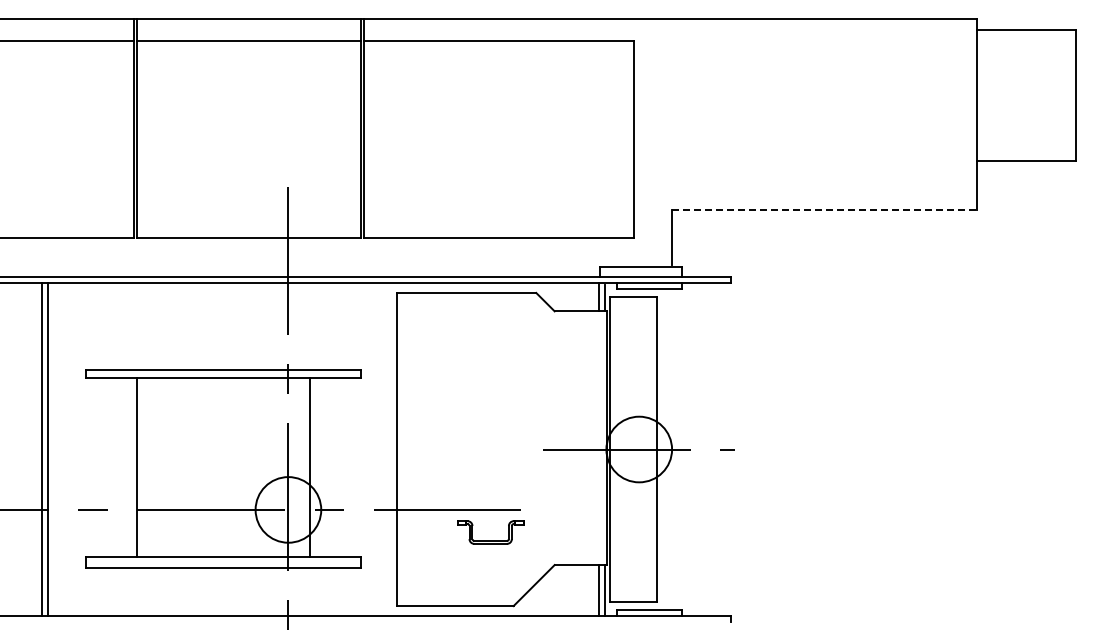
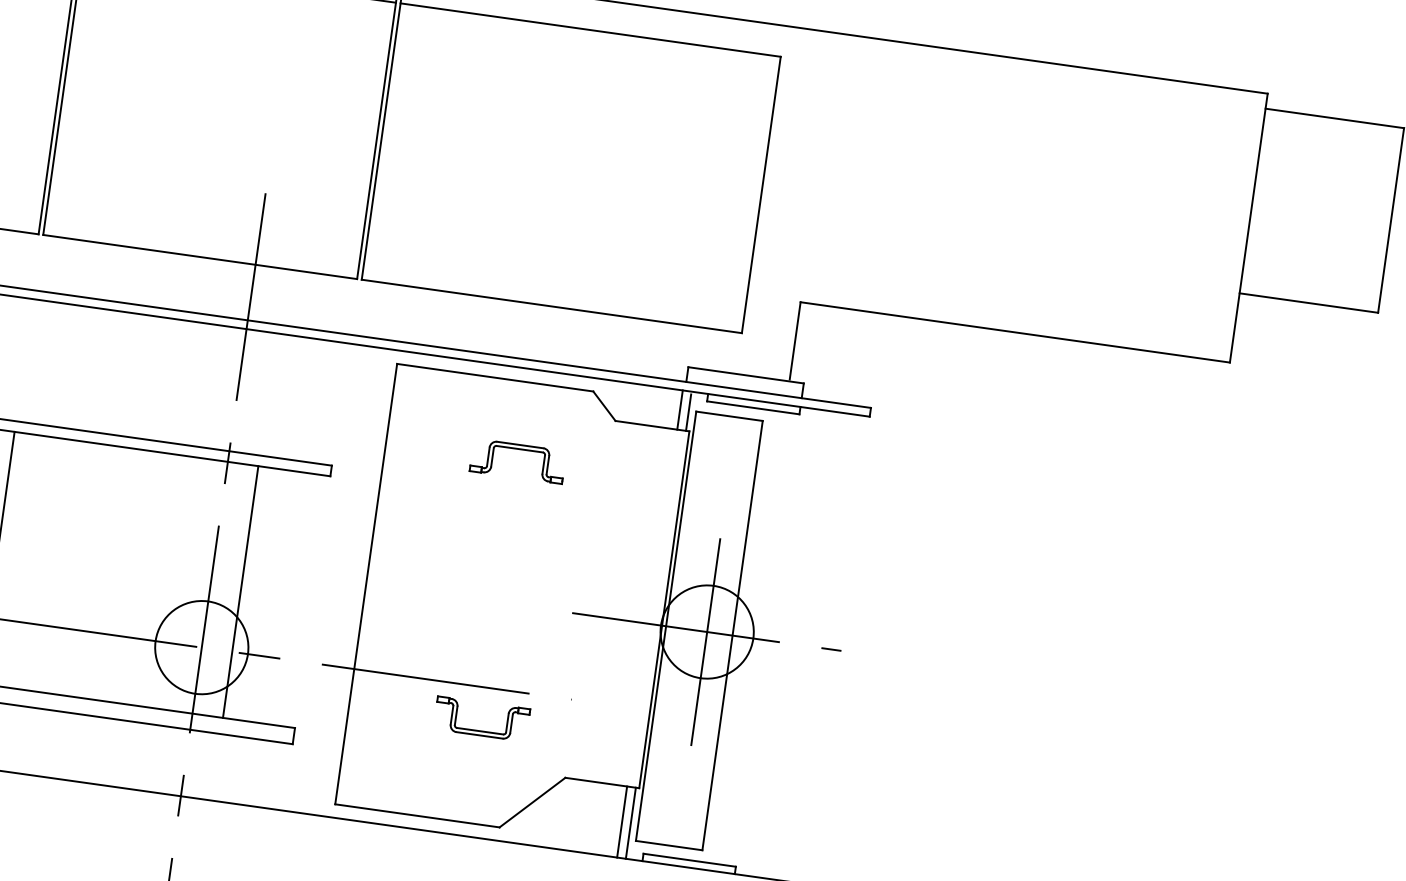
line: (824, 210) -> (1015, 332), dashed -> solid
part: (490, 340) -> (519, 449), added
line: (639, 462) -> (704, 650), added

